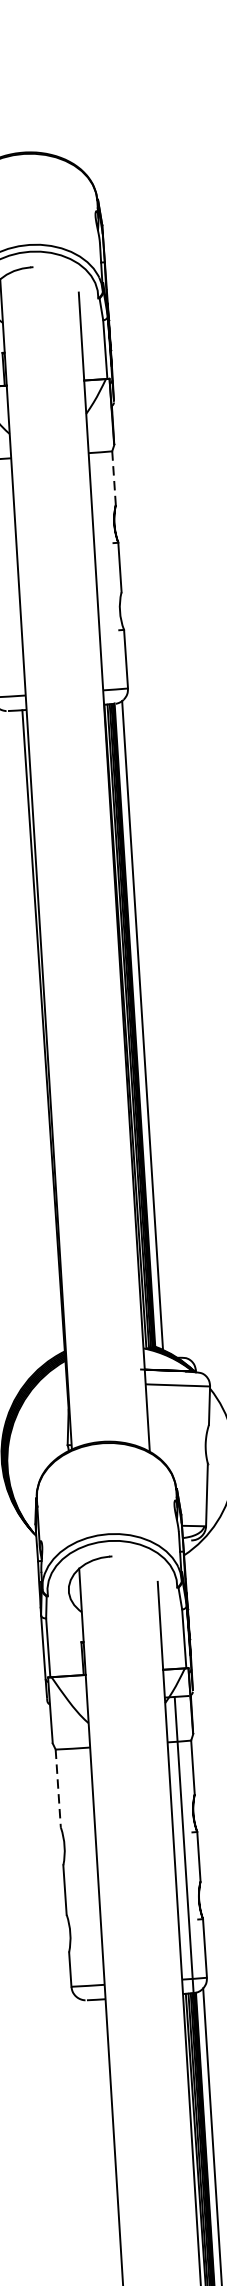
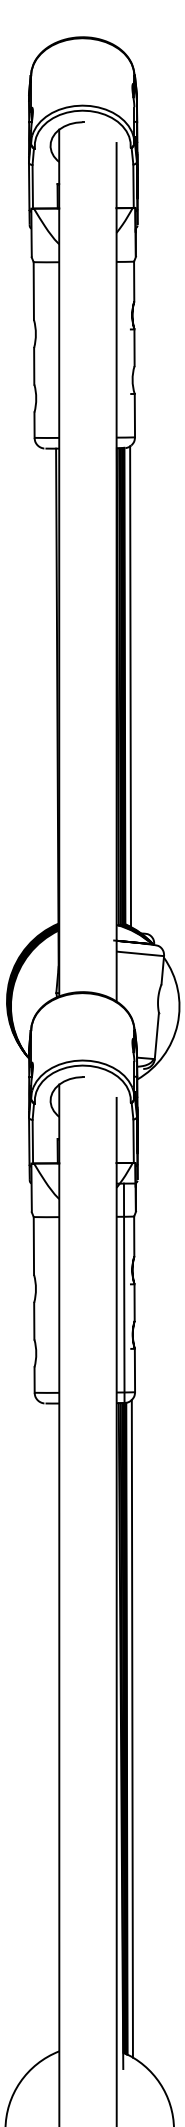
line: (114, 478) -> (134, 281), dashed -> solid
line: (57, 1789) -> (33, 1246), dashed -> solid

